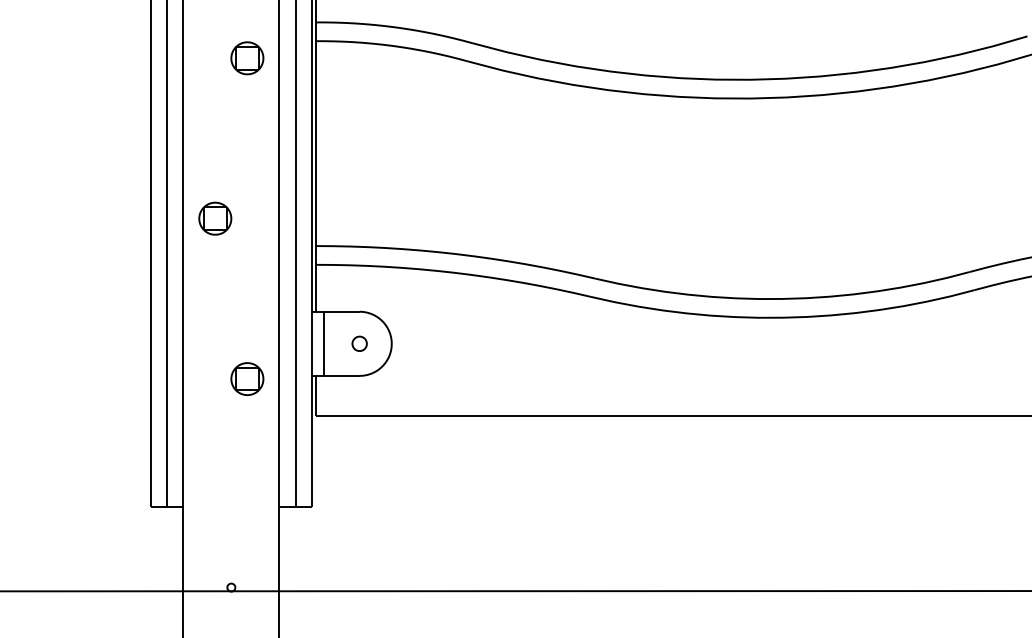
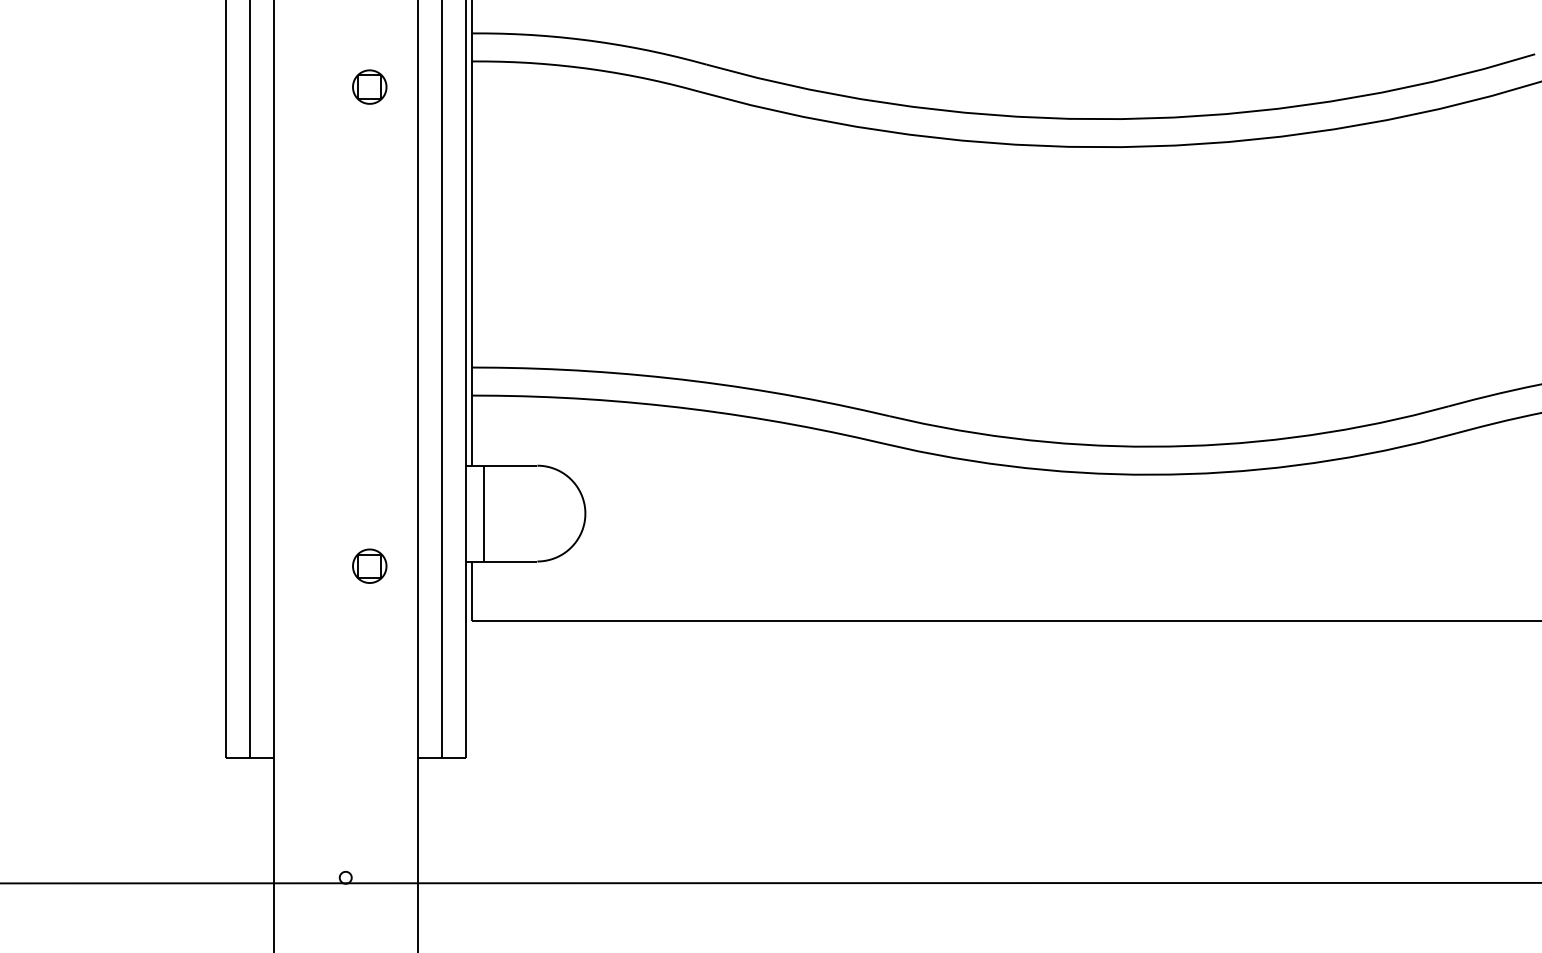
part: (247, 58) -> (369, 87), size x0.7
part: (215, 218) -> (322, 326), removed
part: (359, 343) -> (537, 513), removed
part: (247, 378) -> (369, 565), size x0.7

